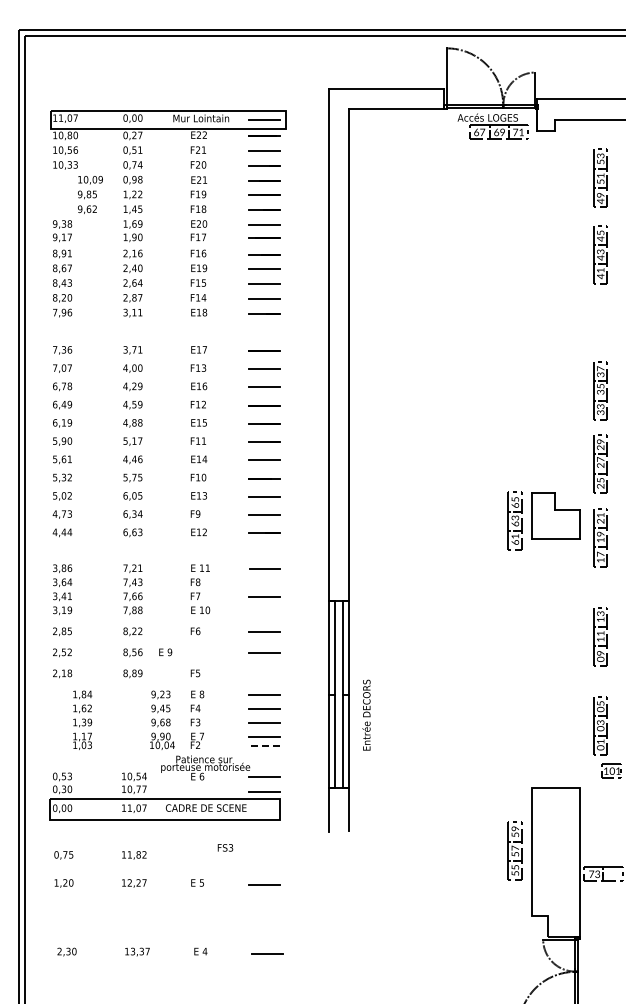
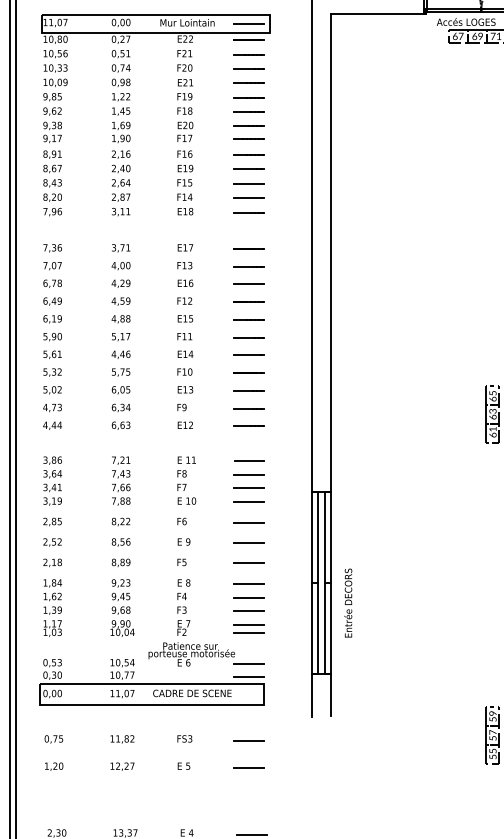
text: (90, 194) -> (55, 96), moved
line: (264, 583) -> (249, 475), added
line: (264, 611) -> (249, 502), added
text: (165, 652) -> (183, 542), moved
line: (264, 674) -> (249, 563), added
text: (82, 719) -> (52, 607), moved
text: (162, 719) -> (122, 607), moved
line: (264, 746) -> (249, 633), dashed -> solid
text: (225, 847) -> (184, 738), moved
line: (264, 857) -> (249, 741), added

